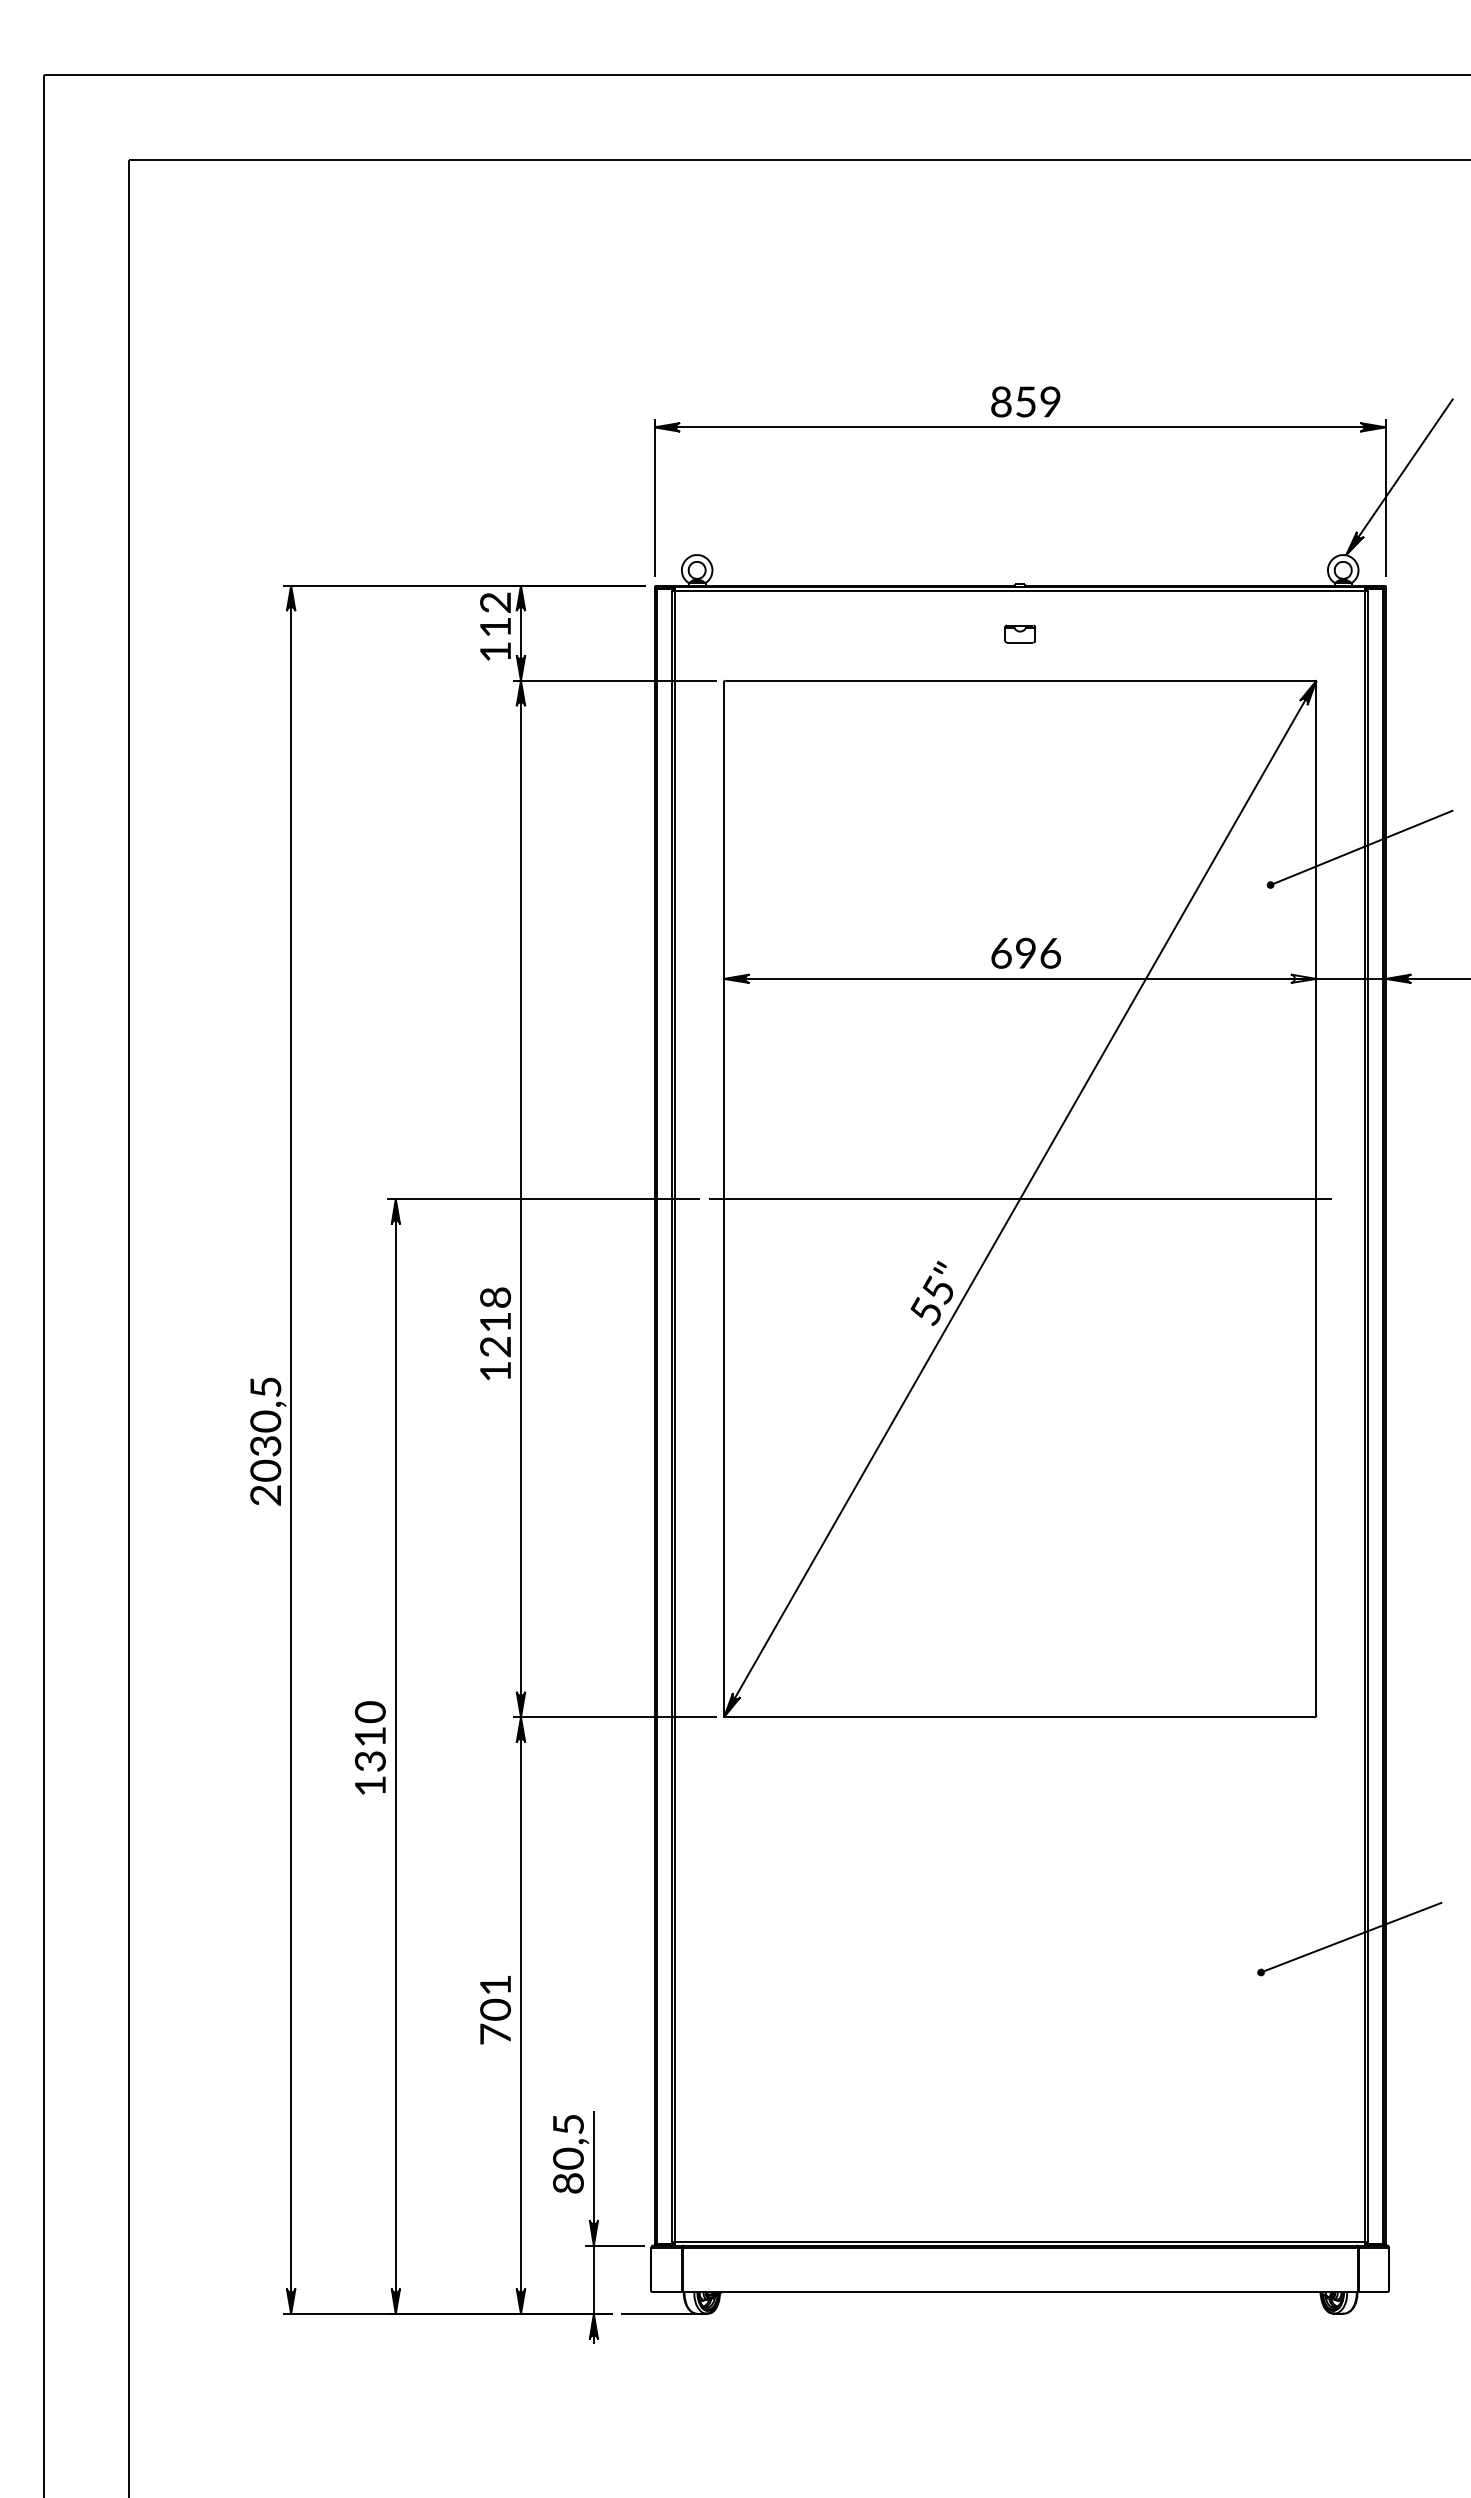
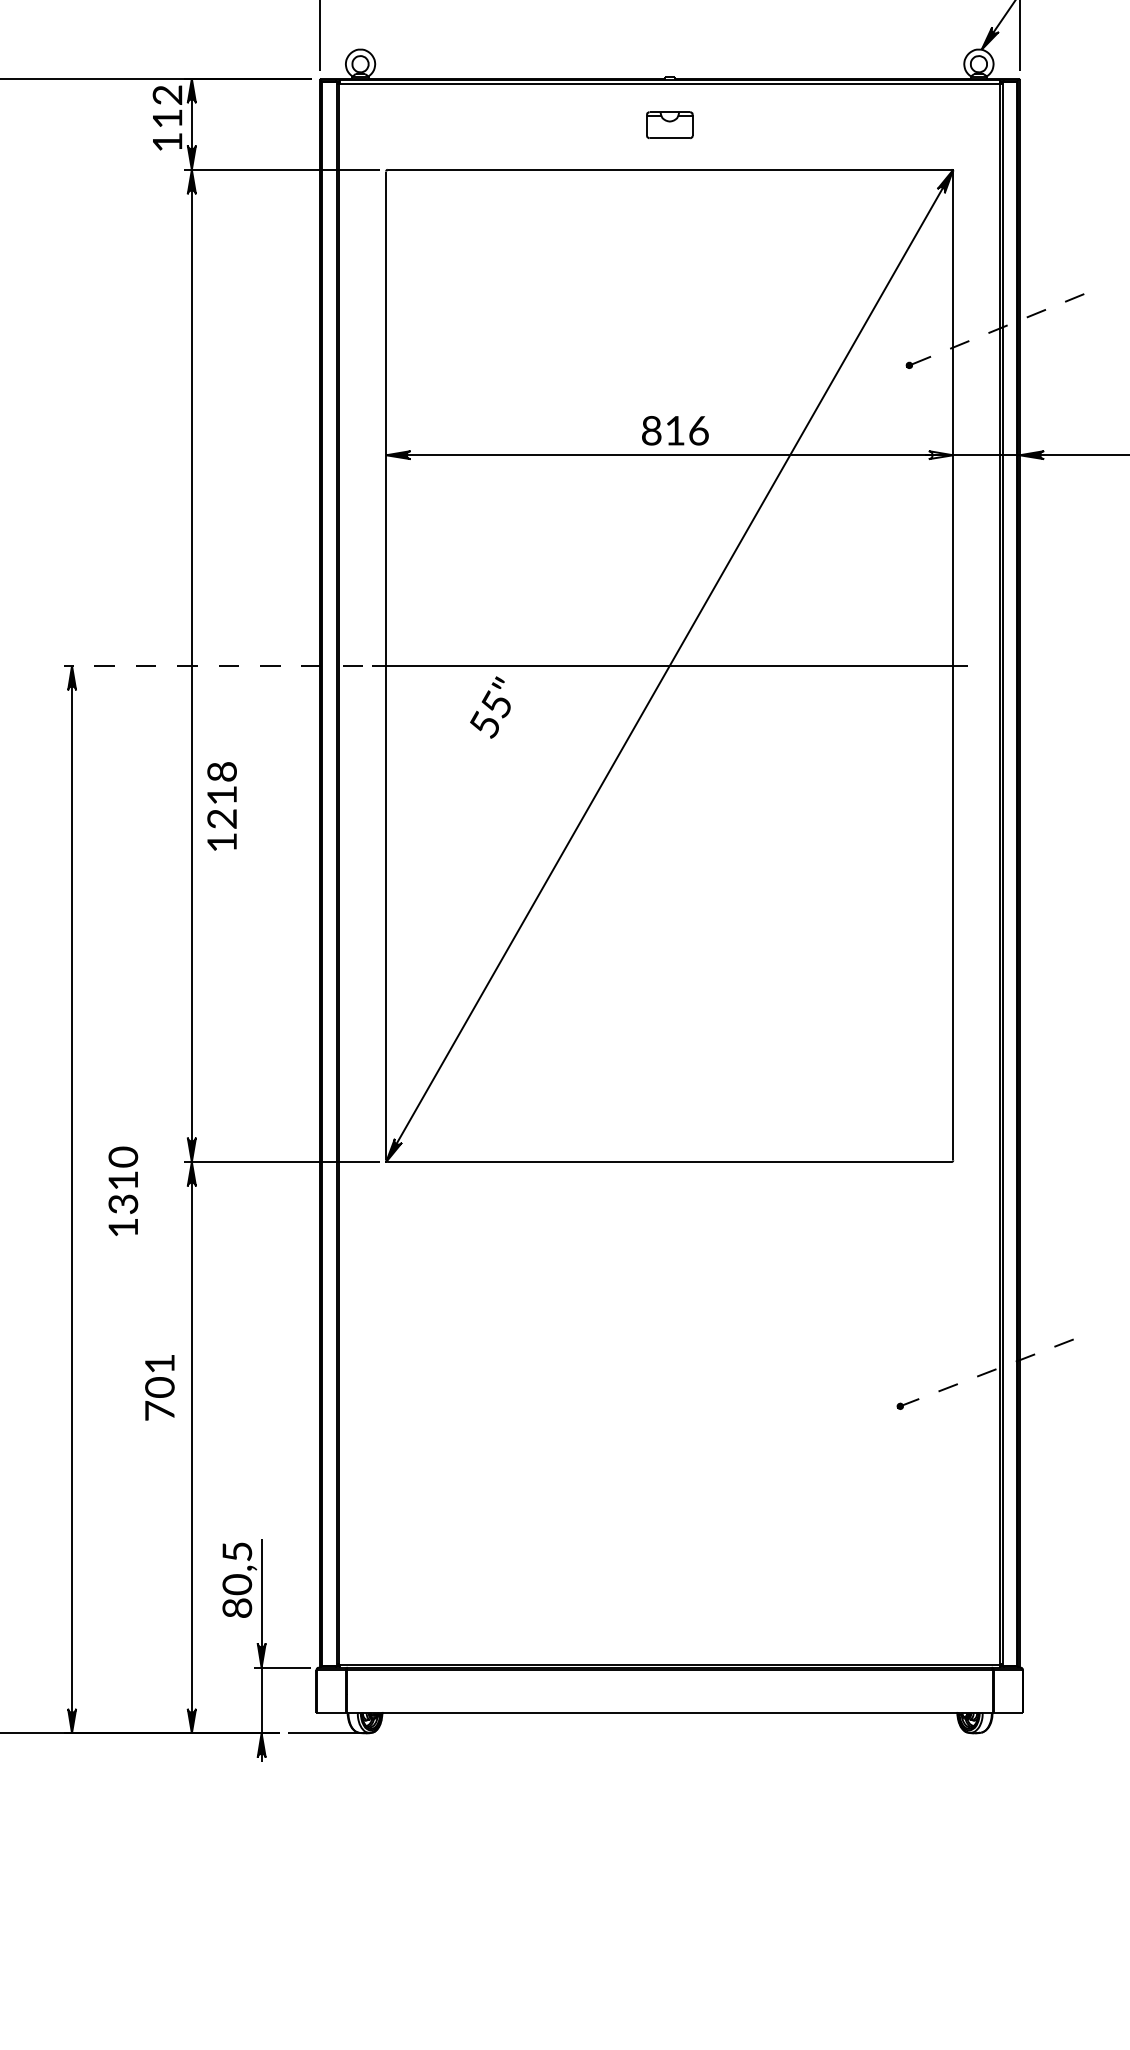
part: (1019, 633) -> (669, 124), size x1.6
line: (1361, 847) -> (996, 329), solid -> dashed
text: (1013, 952) -> (663, 429), 696 -> 816
line: (543, 1199) -> (213, 666), solid -> dashed
text: (931, 1293) -> (490, 707), moved
text: (495, 1333) -> (222, 806), moved
text: (370, 1747) -> (123, 1190), moved
line: (1351, 1937) -> (986, 1372), solid -> dashed
text: (495, 2010) -> (159, 1388), moved

